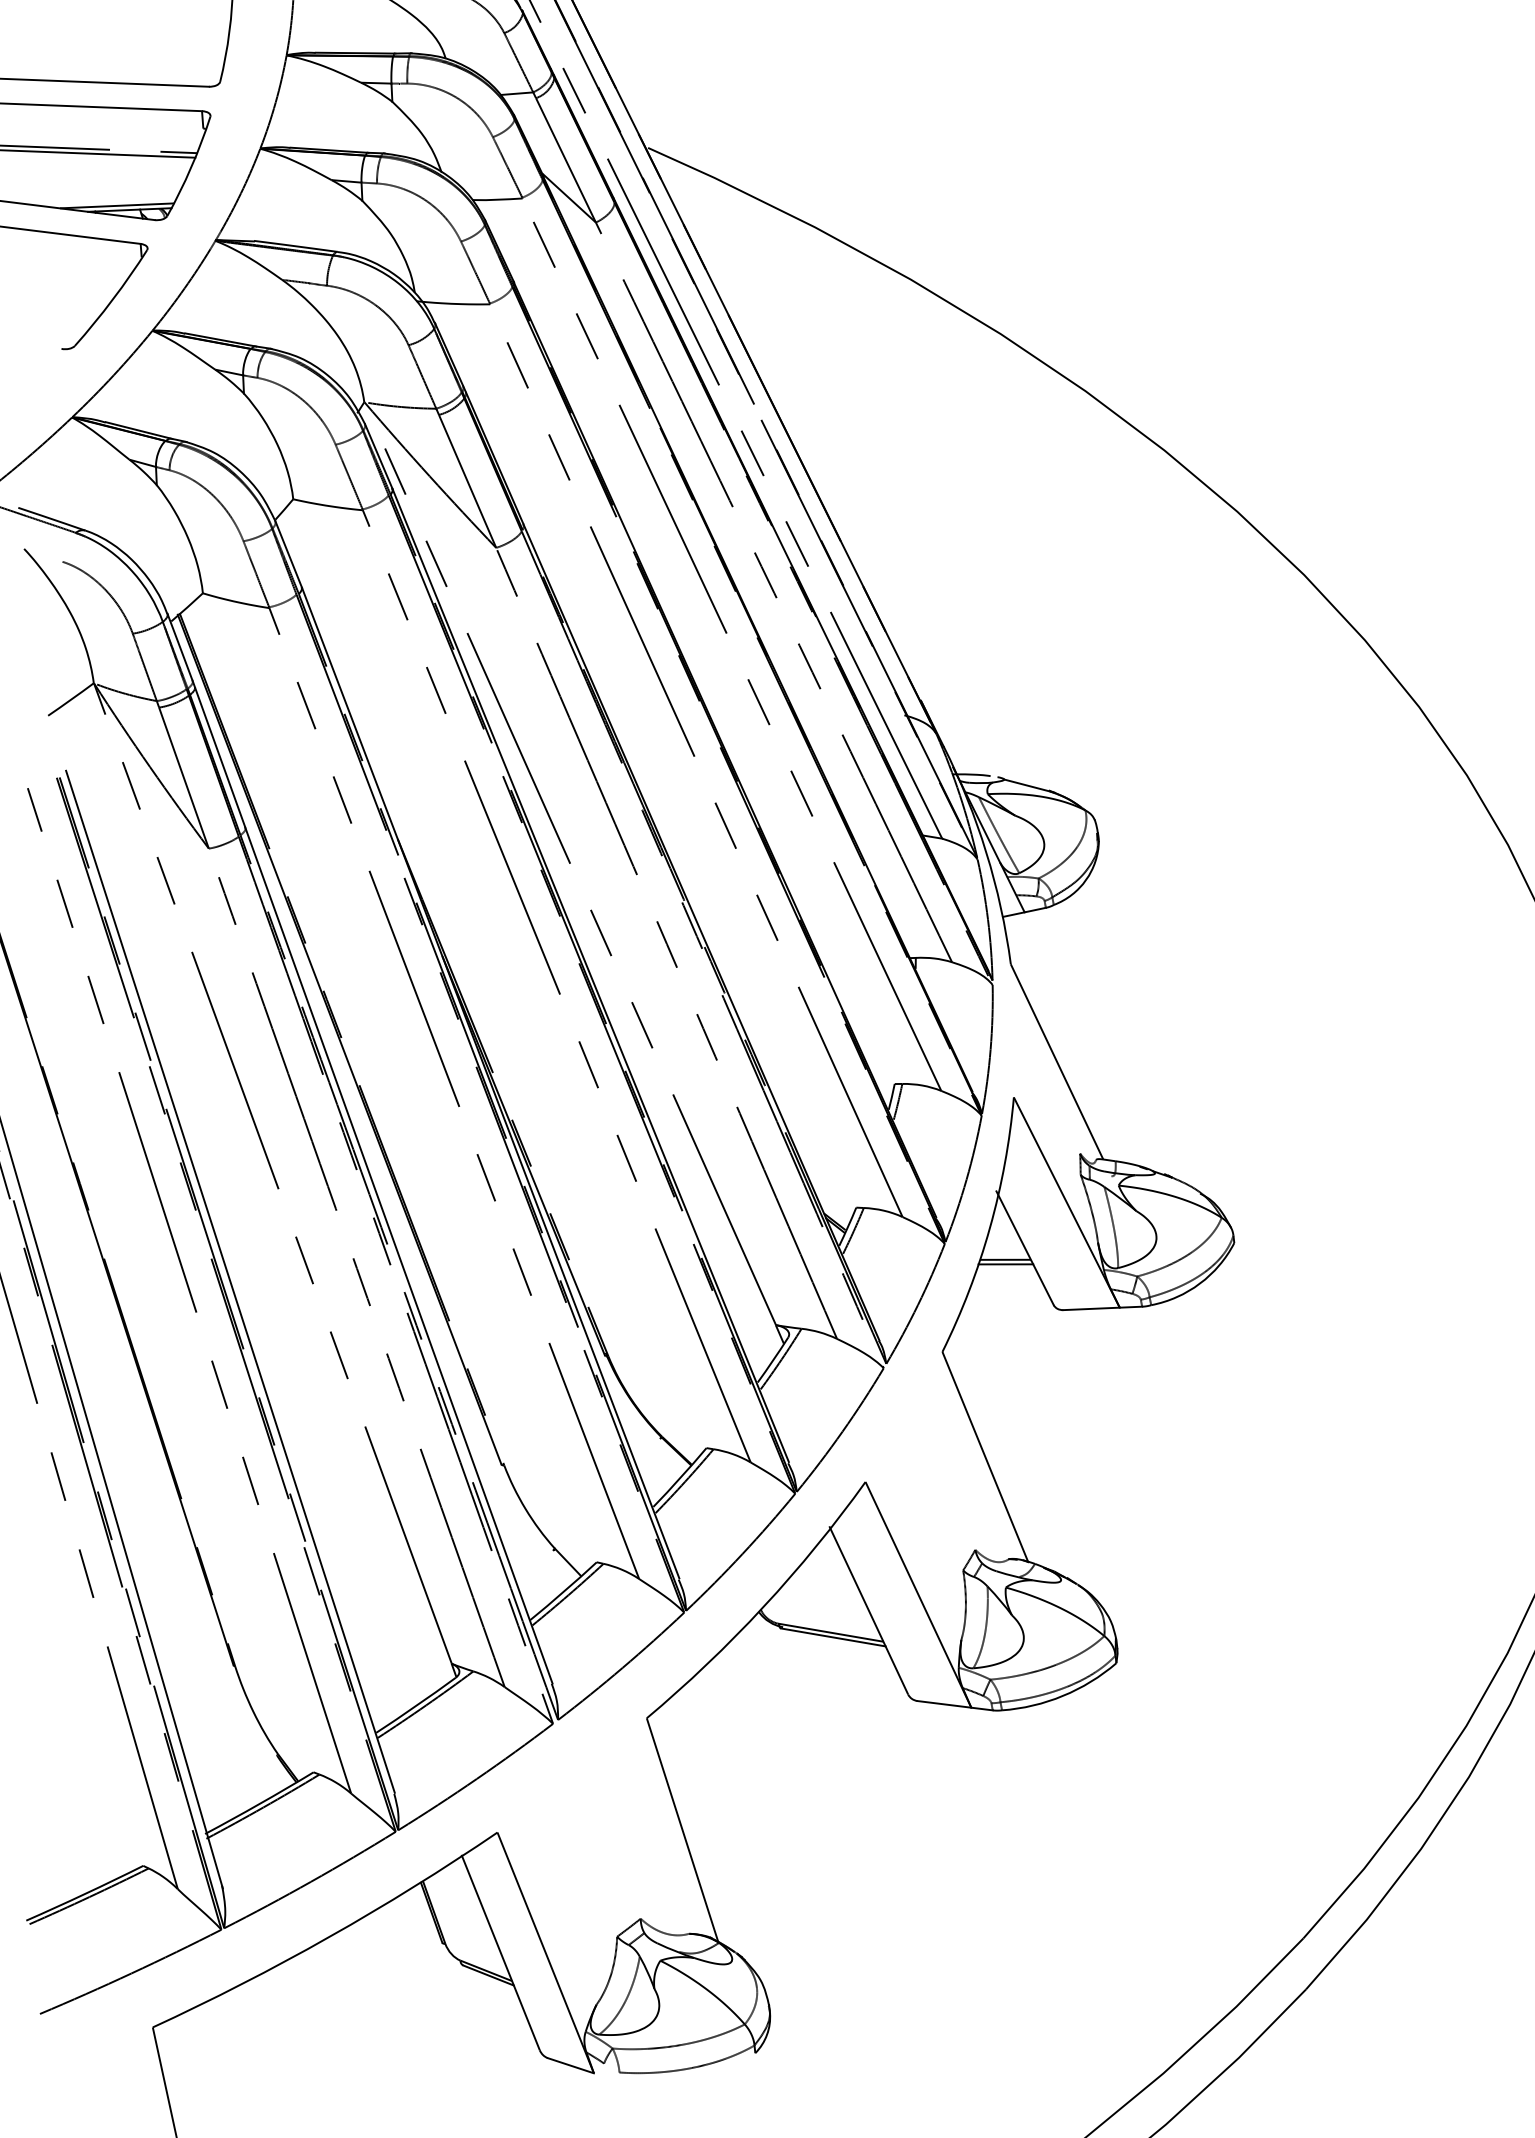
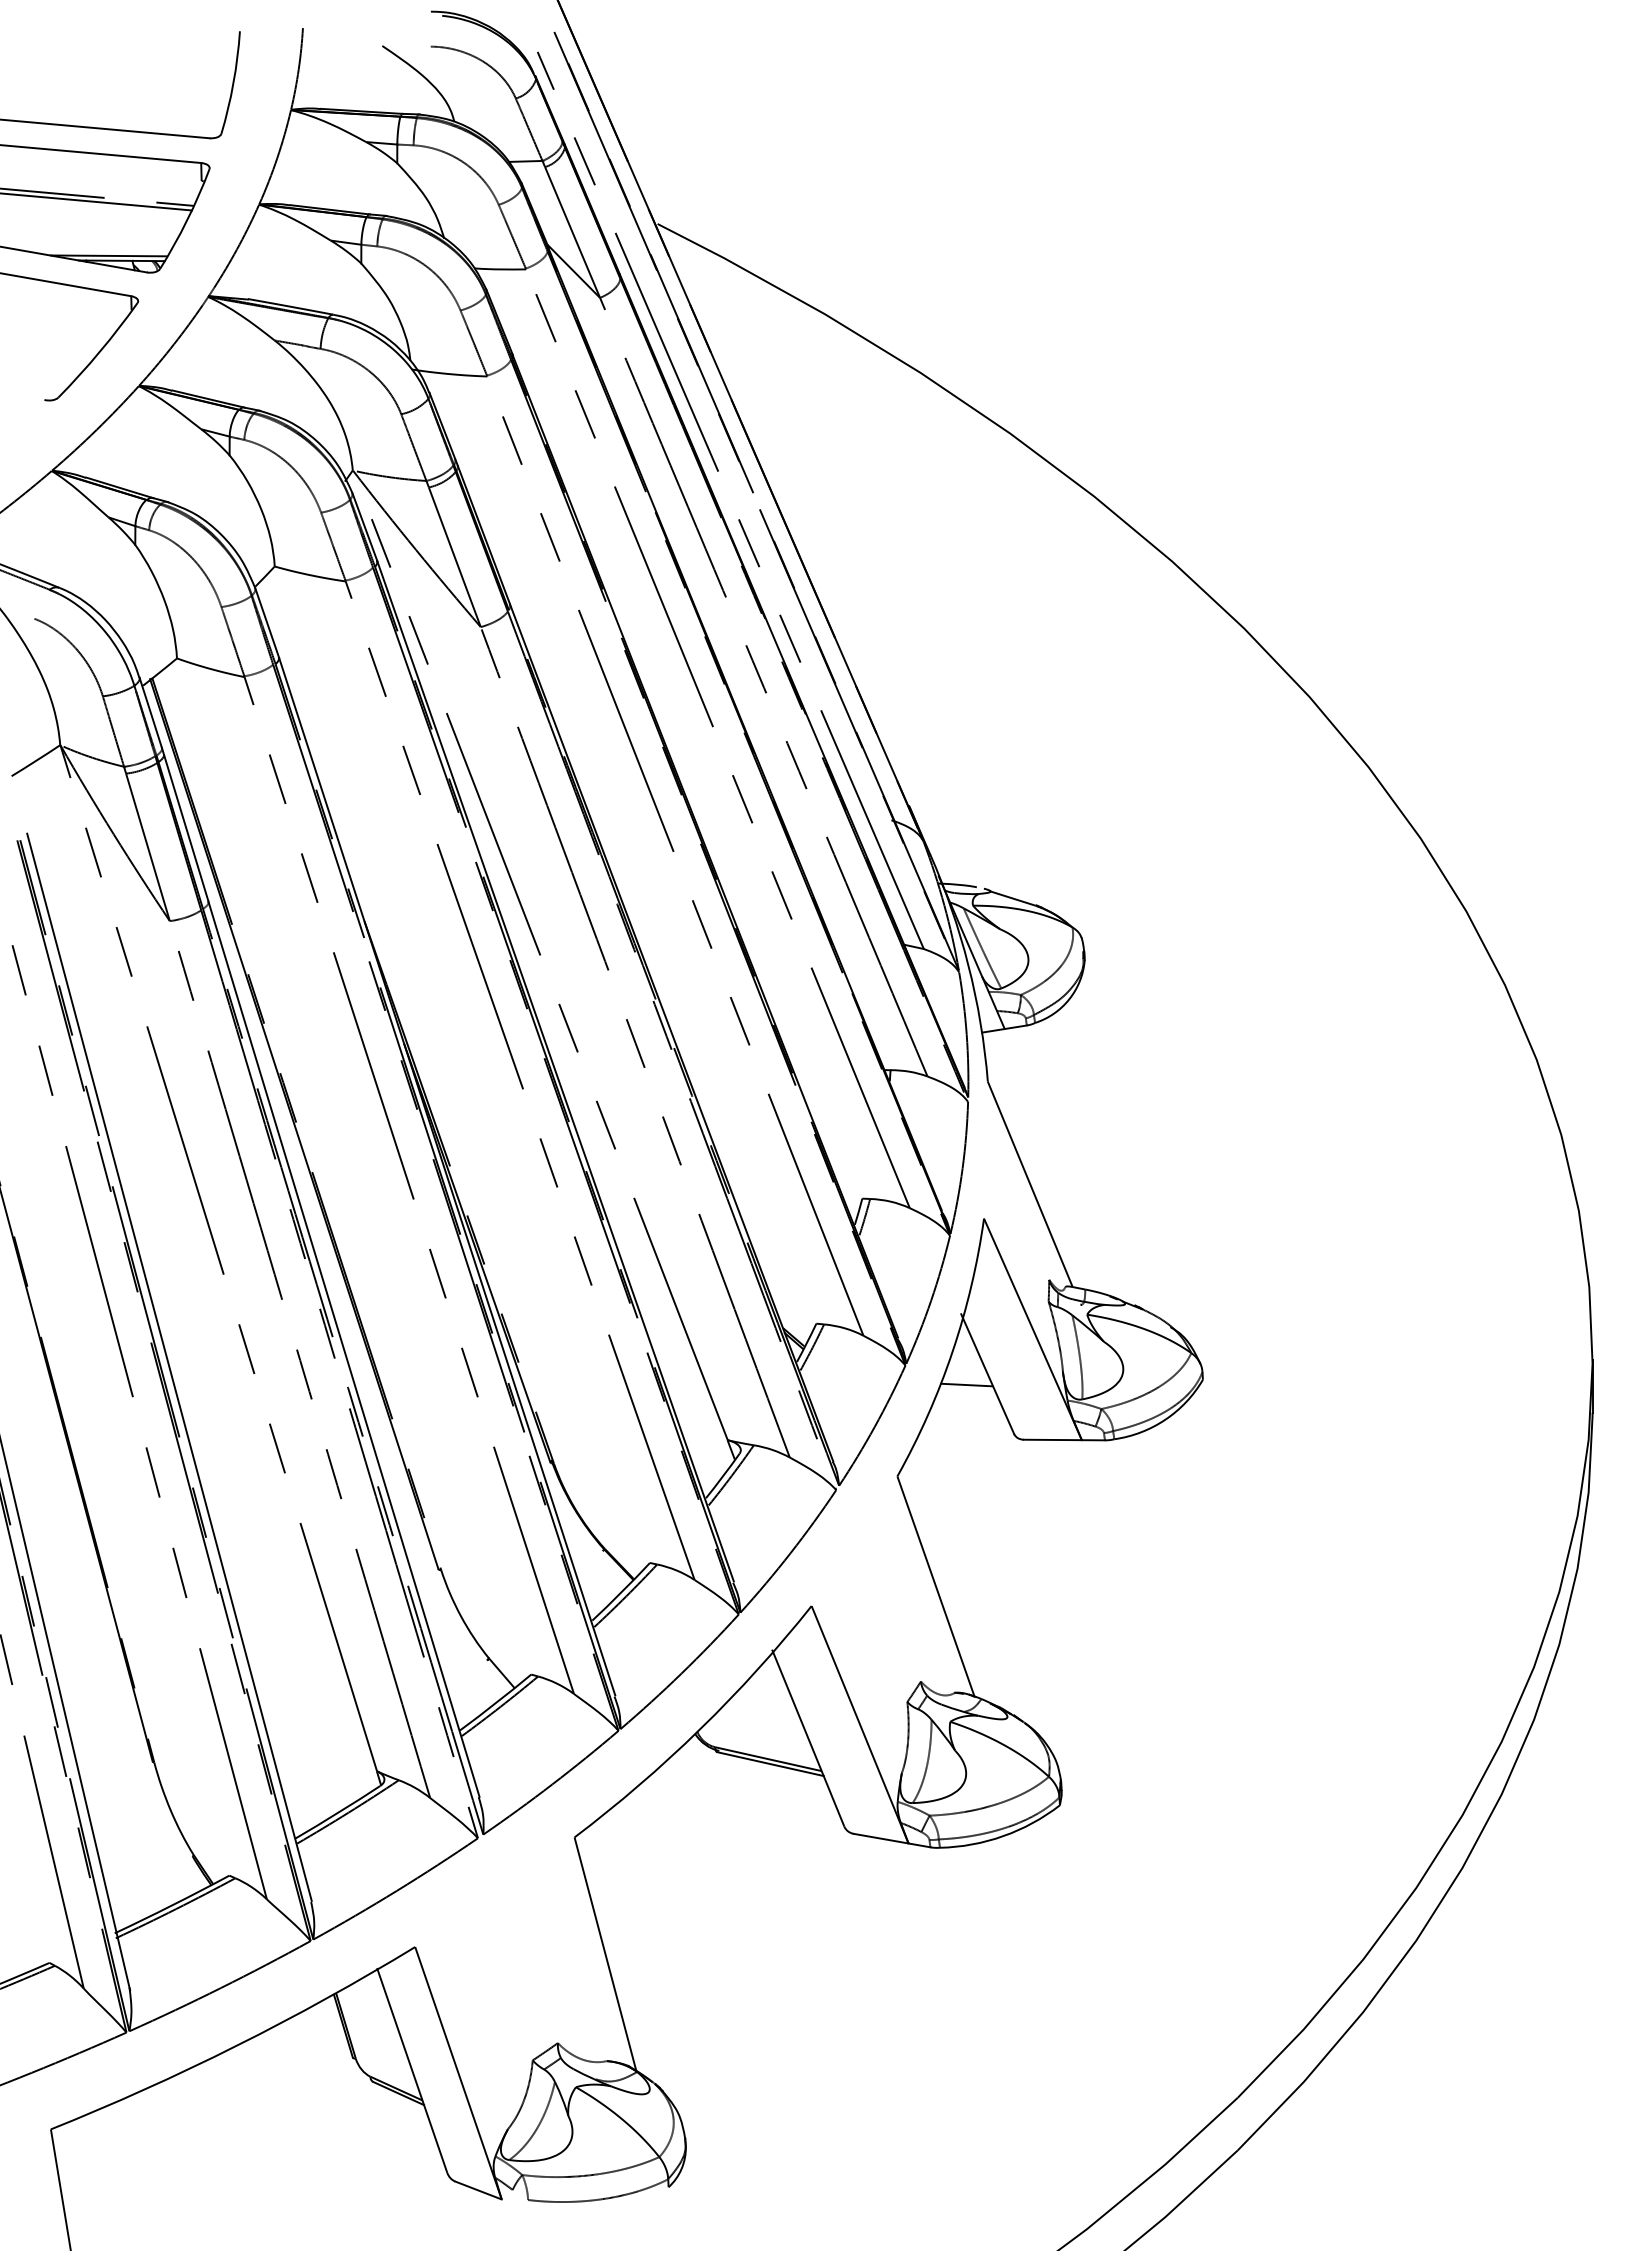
line: (1006, 1264) -> (967, 1389), removed

